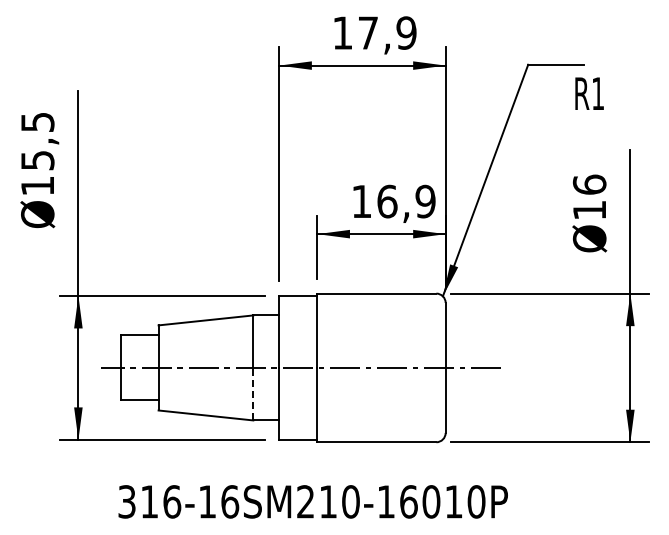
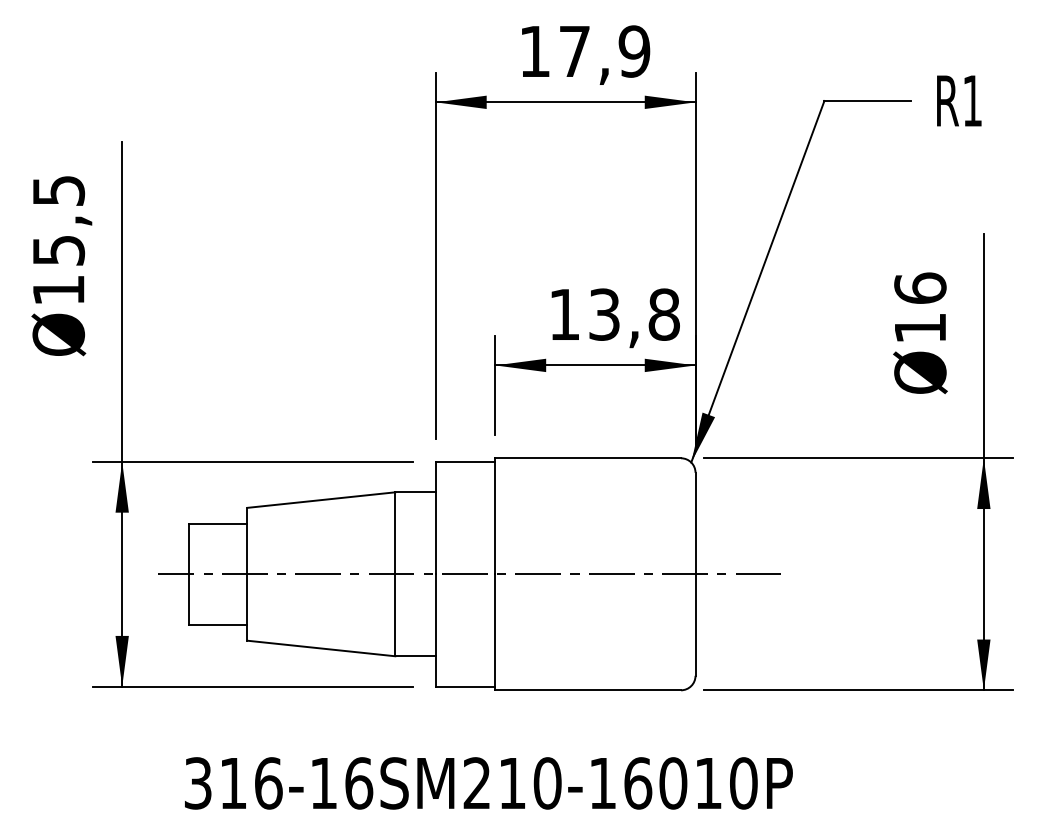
text: (589, 93) -> (959, 100), moved
text: (406, 201) -> (634, 314), 16,9 -> 13,8
line: (253, 393) -> (395, 614), dashed -> solid

